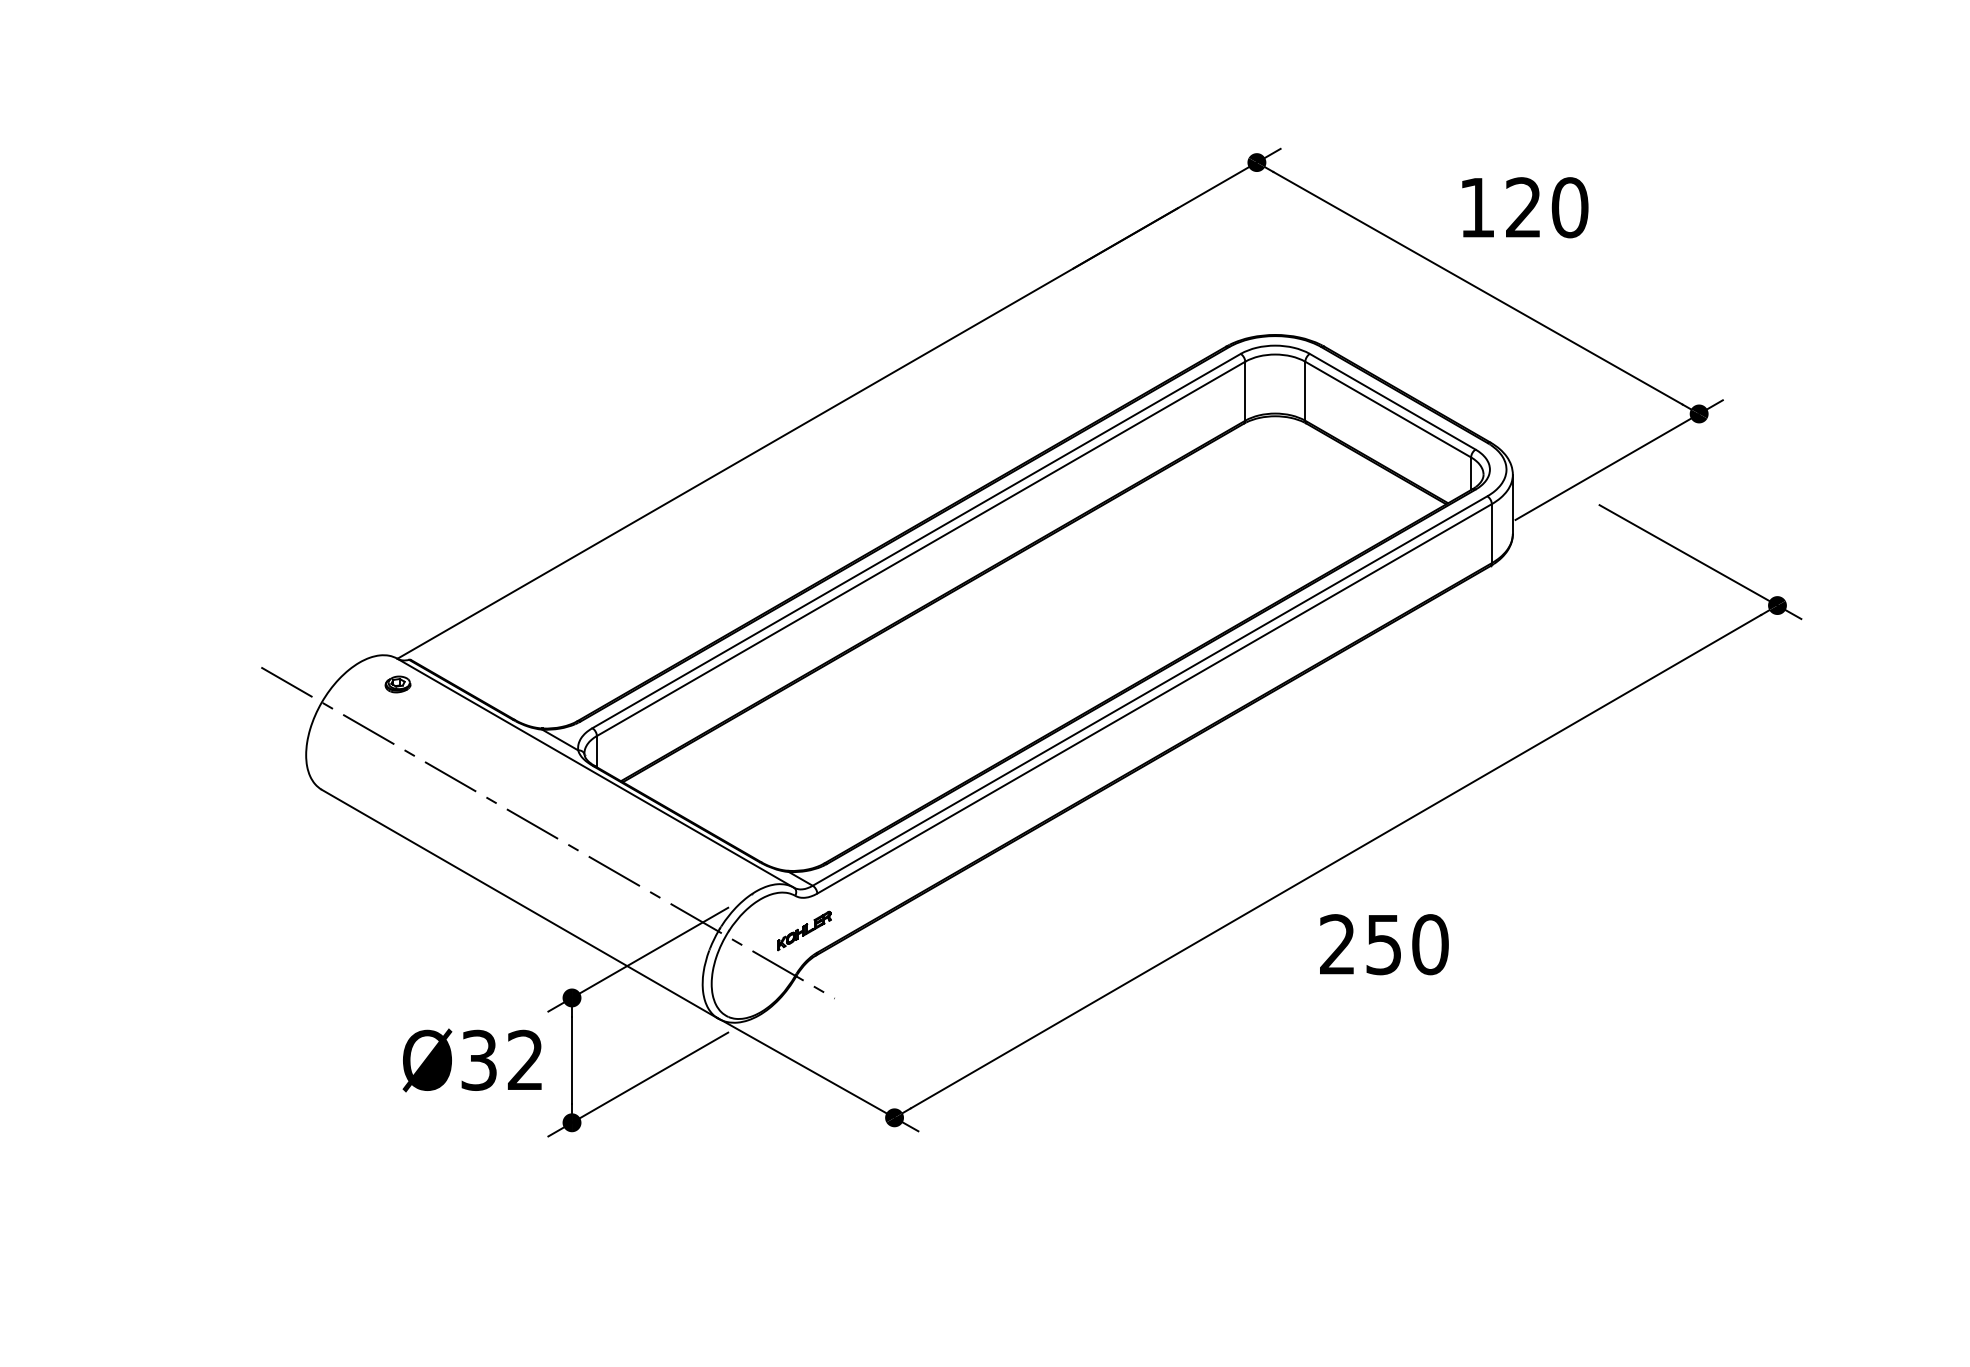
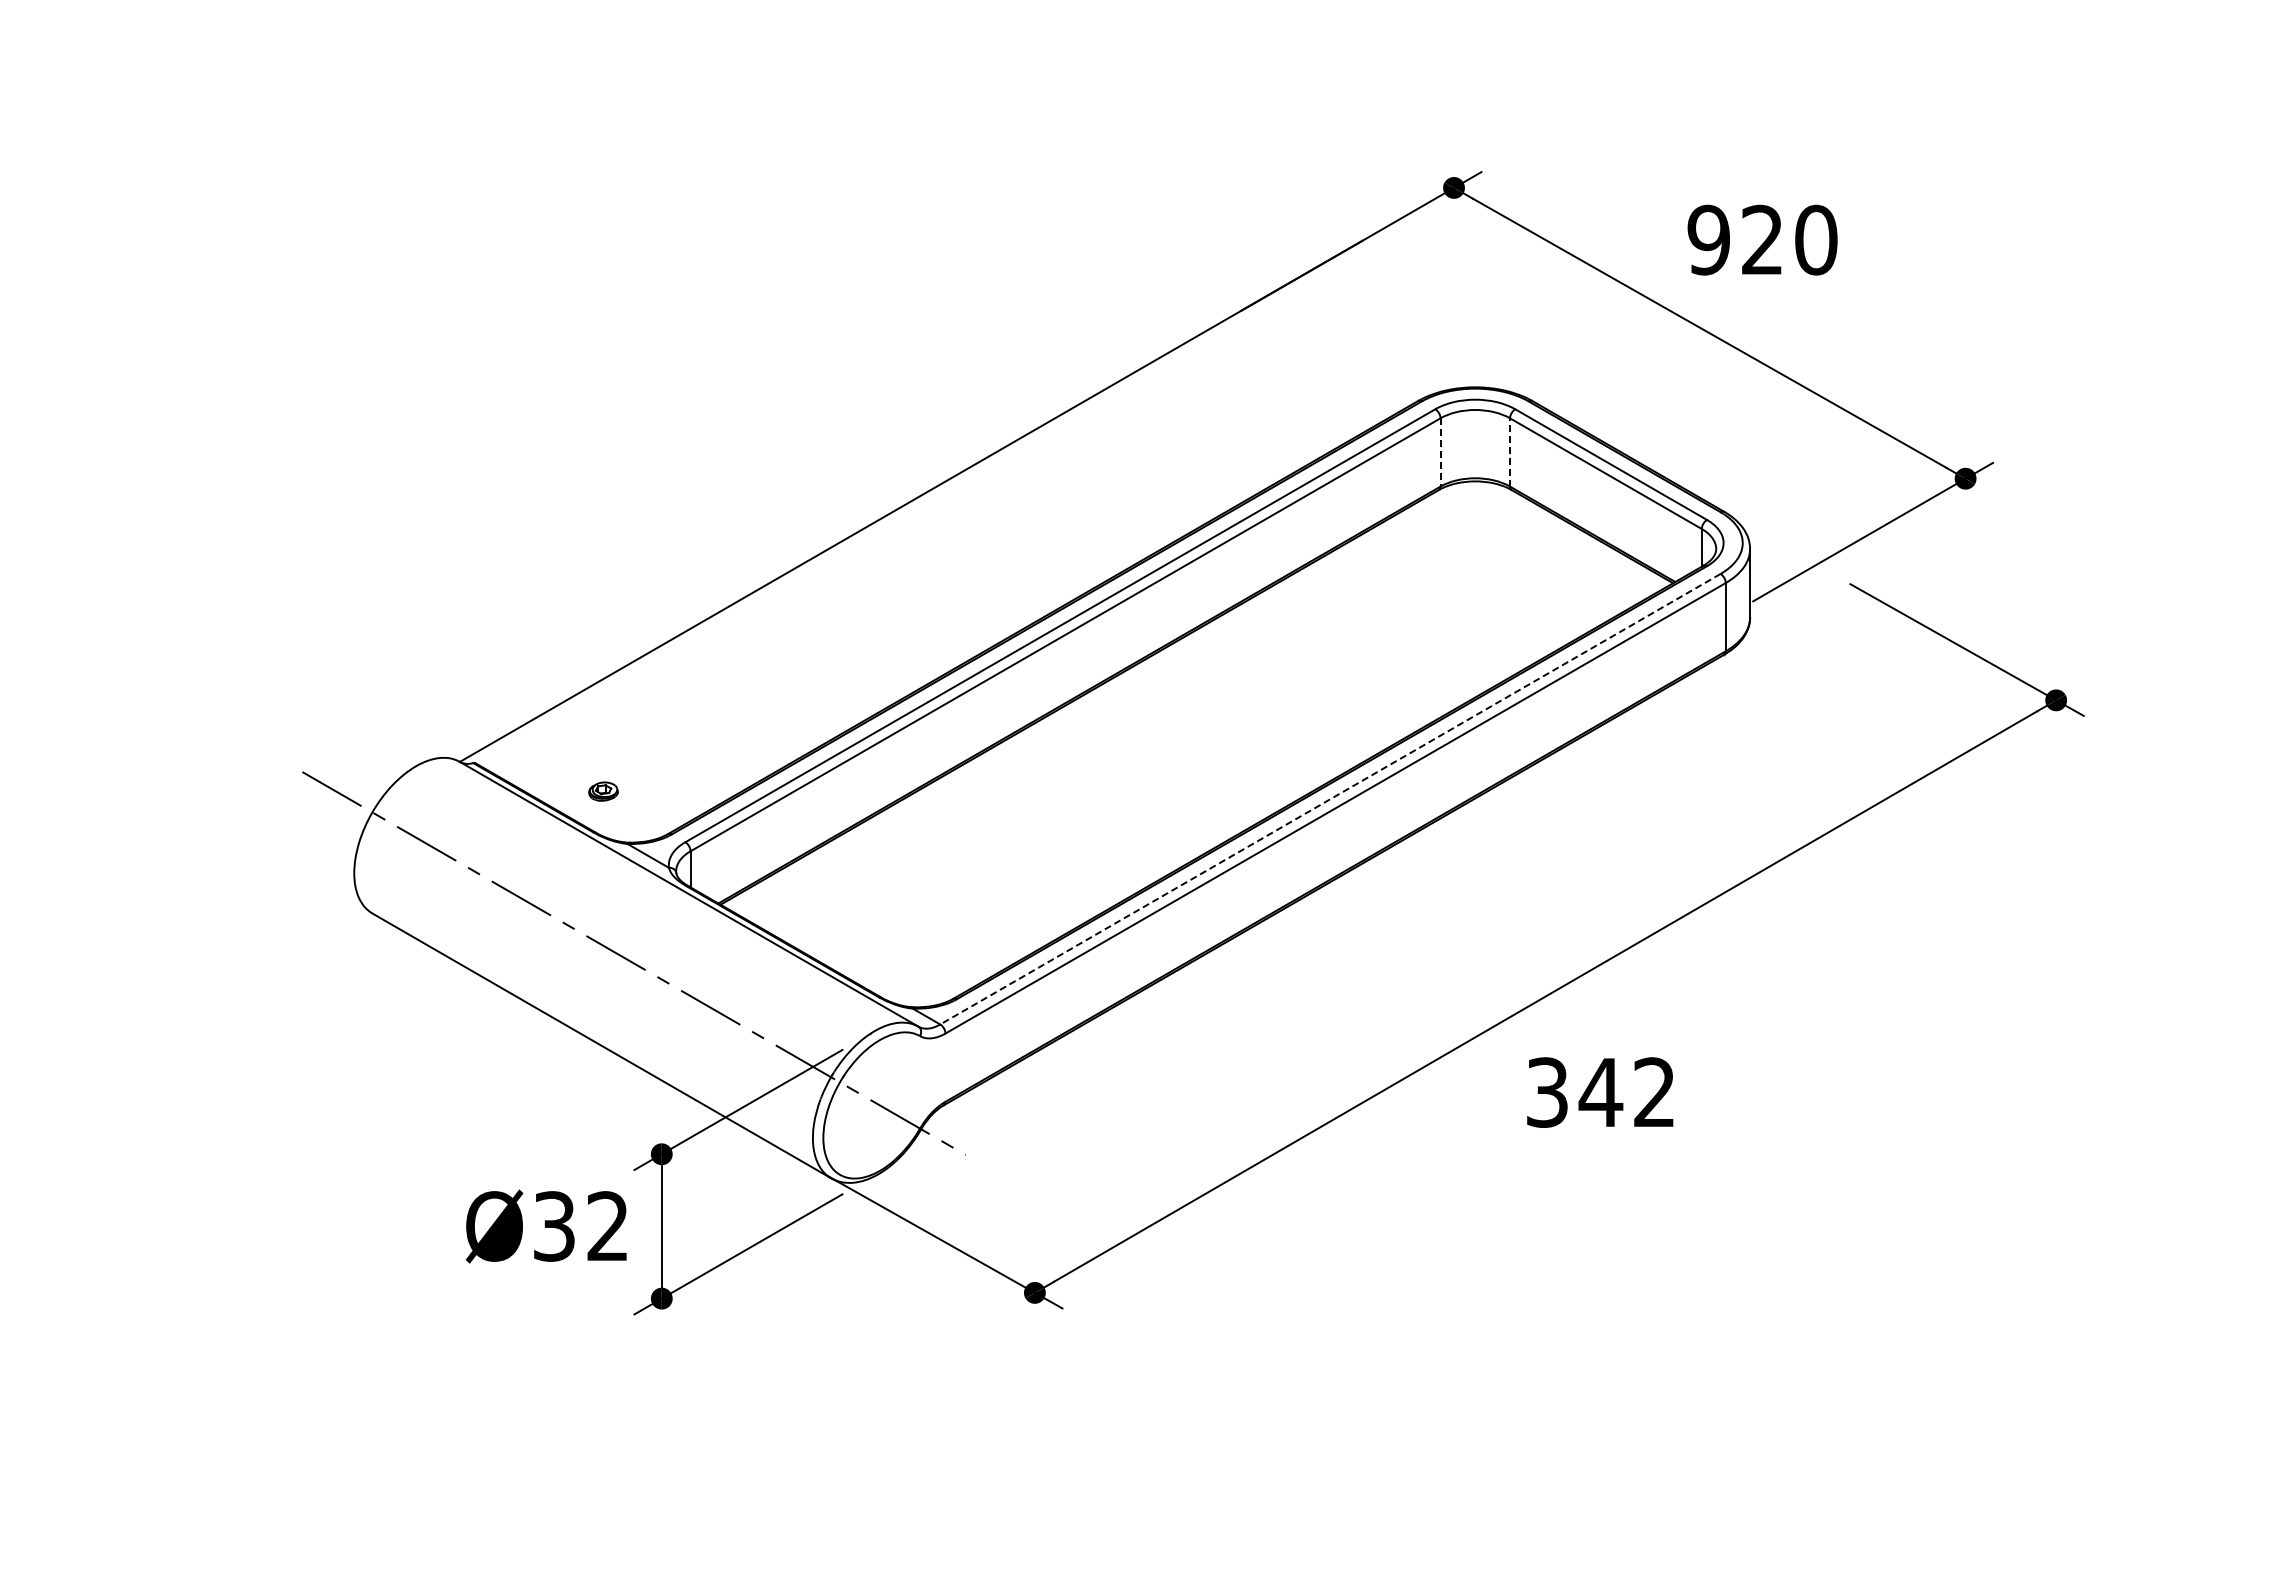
text: (1476, 207) -> (1708, 239), 120 -> 920
line: (1305, 390) -> (1510, 451), solid -> dashed
line: (1245, 391) -> (1440, 452), solid -> dashed
part: (398, 684) -> (603, 791), moved
line: (1150, 691) -> (1330, 799), solid -> dashed
part: (804, 930) -> (930, 1076), removed
text: (1384, 944) -> (1601, 1092), 250 -> 342

